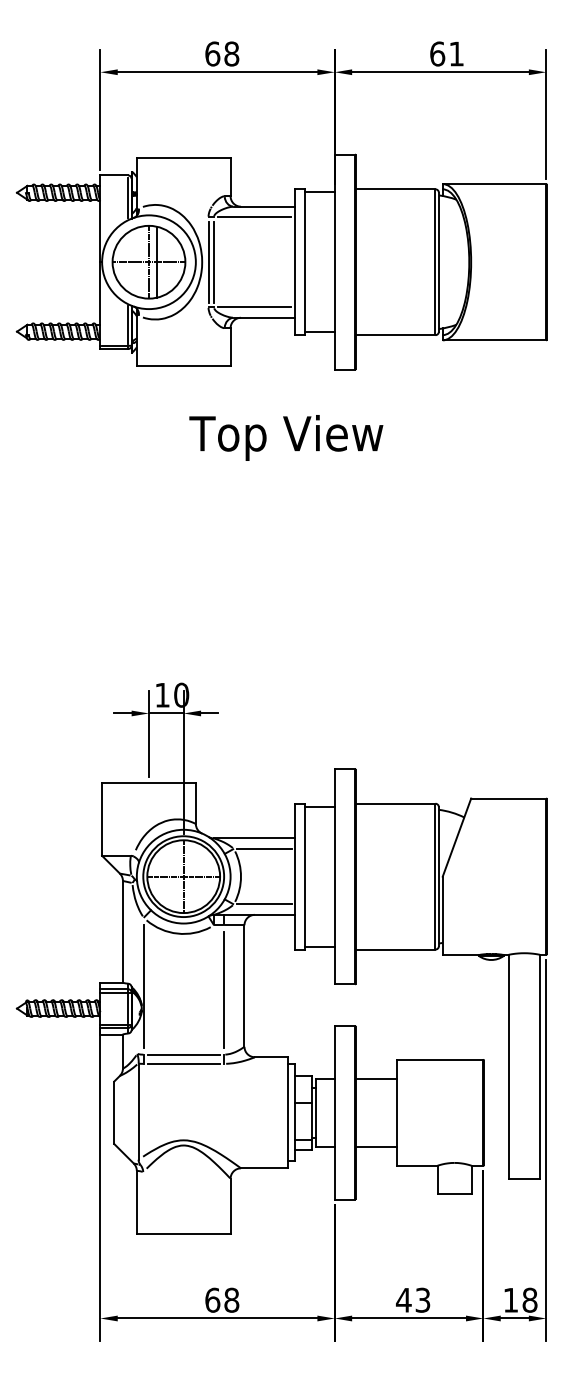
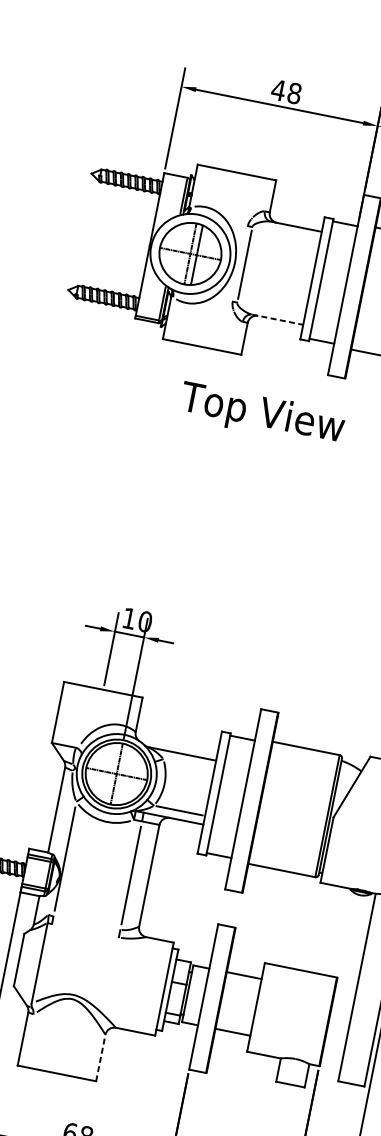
text: (212, 53) -> (278, 89), 68 -> 48
line: (254, 217) -> (286, 234), removed
line: (208, 261) -> (240, 263), removed
line: (254, 307) -> (271, 309), removed
line: (264, 317) -> (277, 319), solid -> dashed
text: (286, 437) -> (262, 414), moved
line: (263, 848) -> (188, 763), removed
line: (183, 1054) -> (86, 922), removed
line: (183, 1063) -> (85, 930), removed
line: (230, 1206) -> (100, 1057), solid -> dashed

